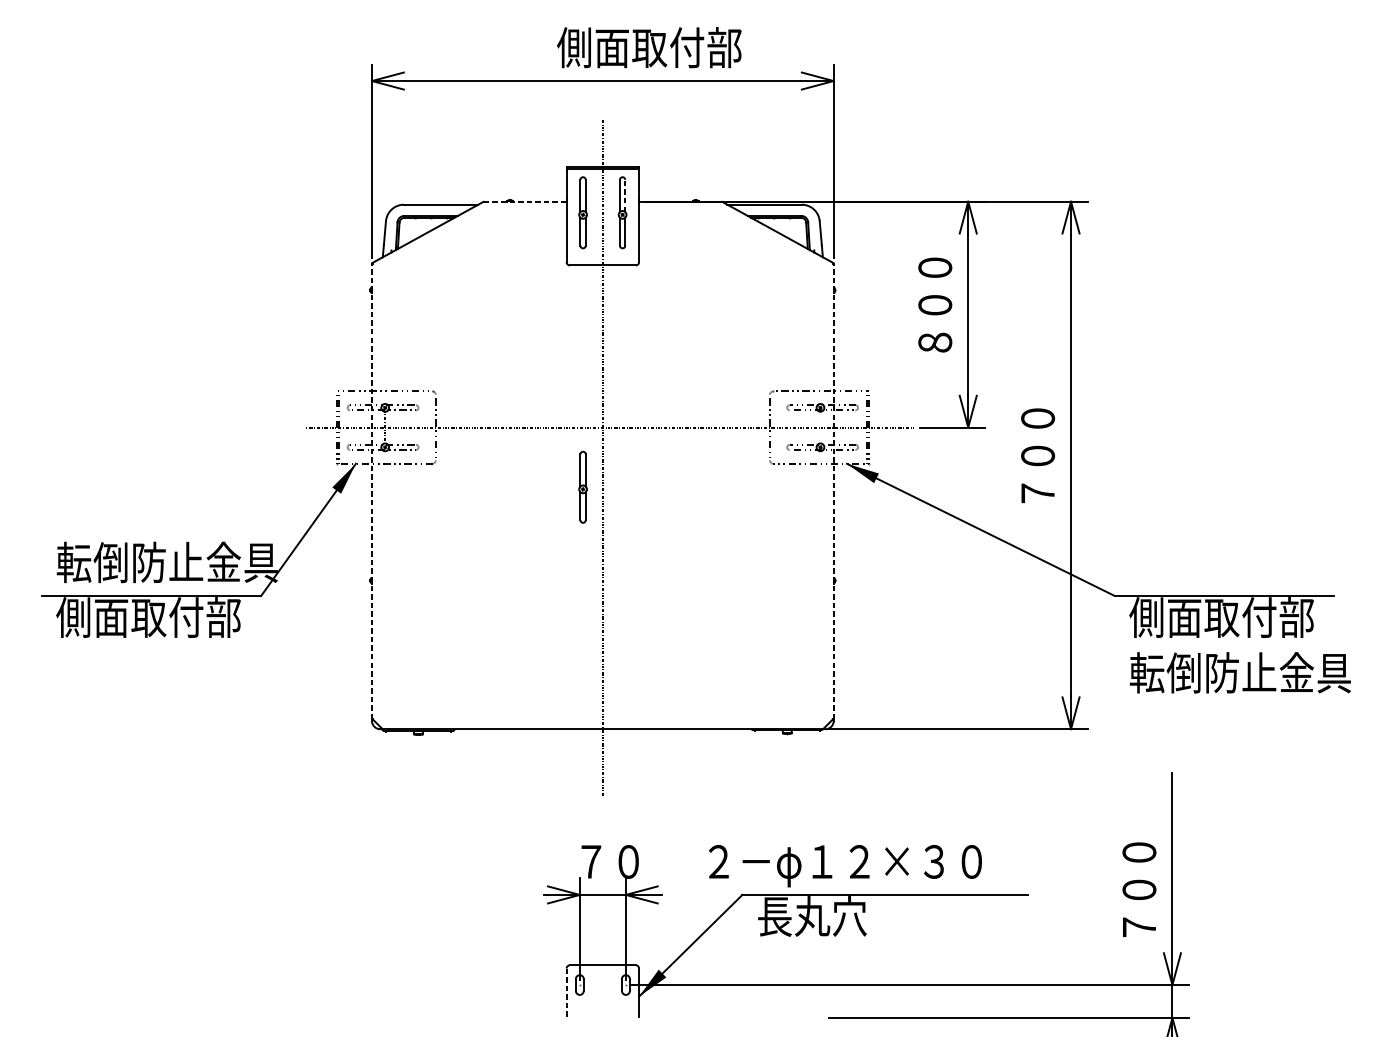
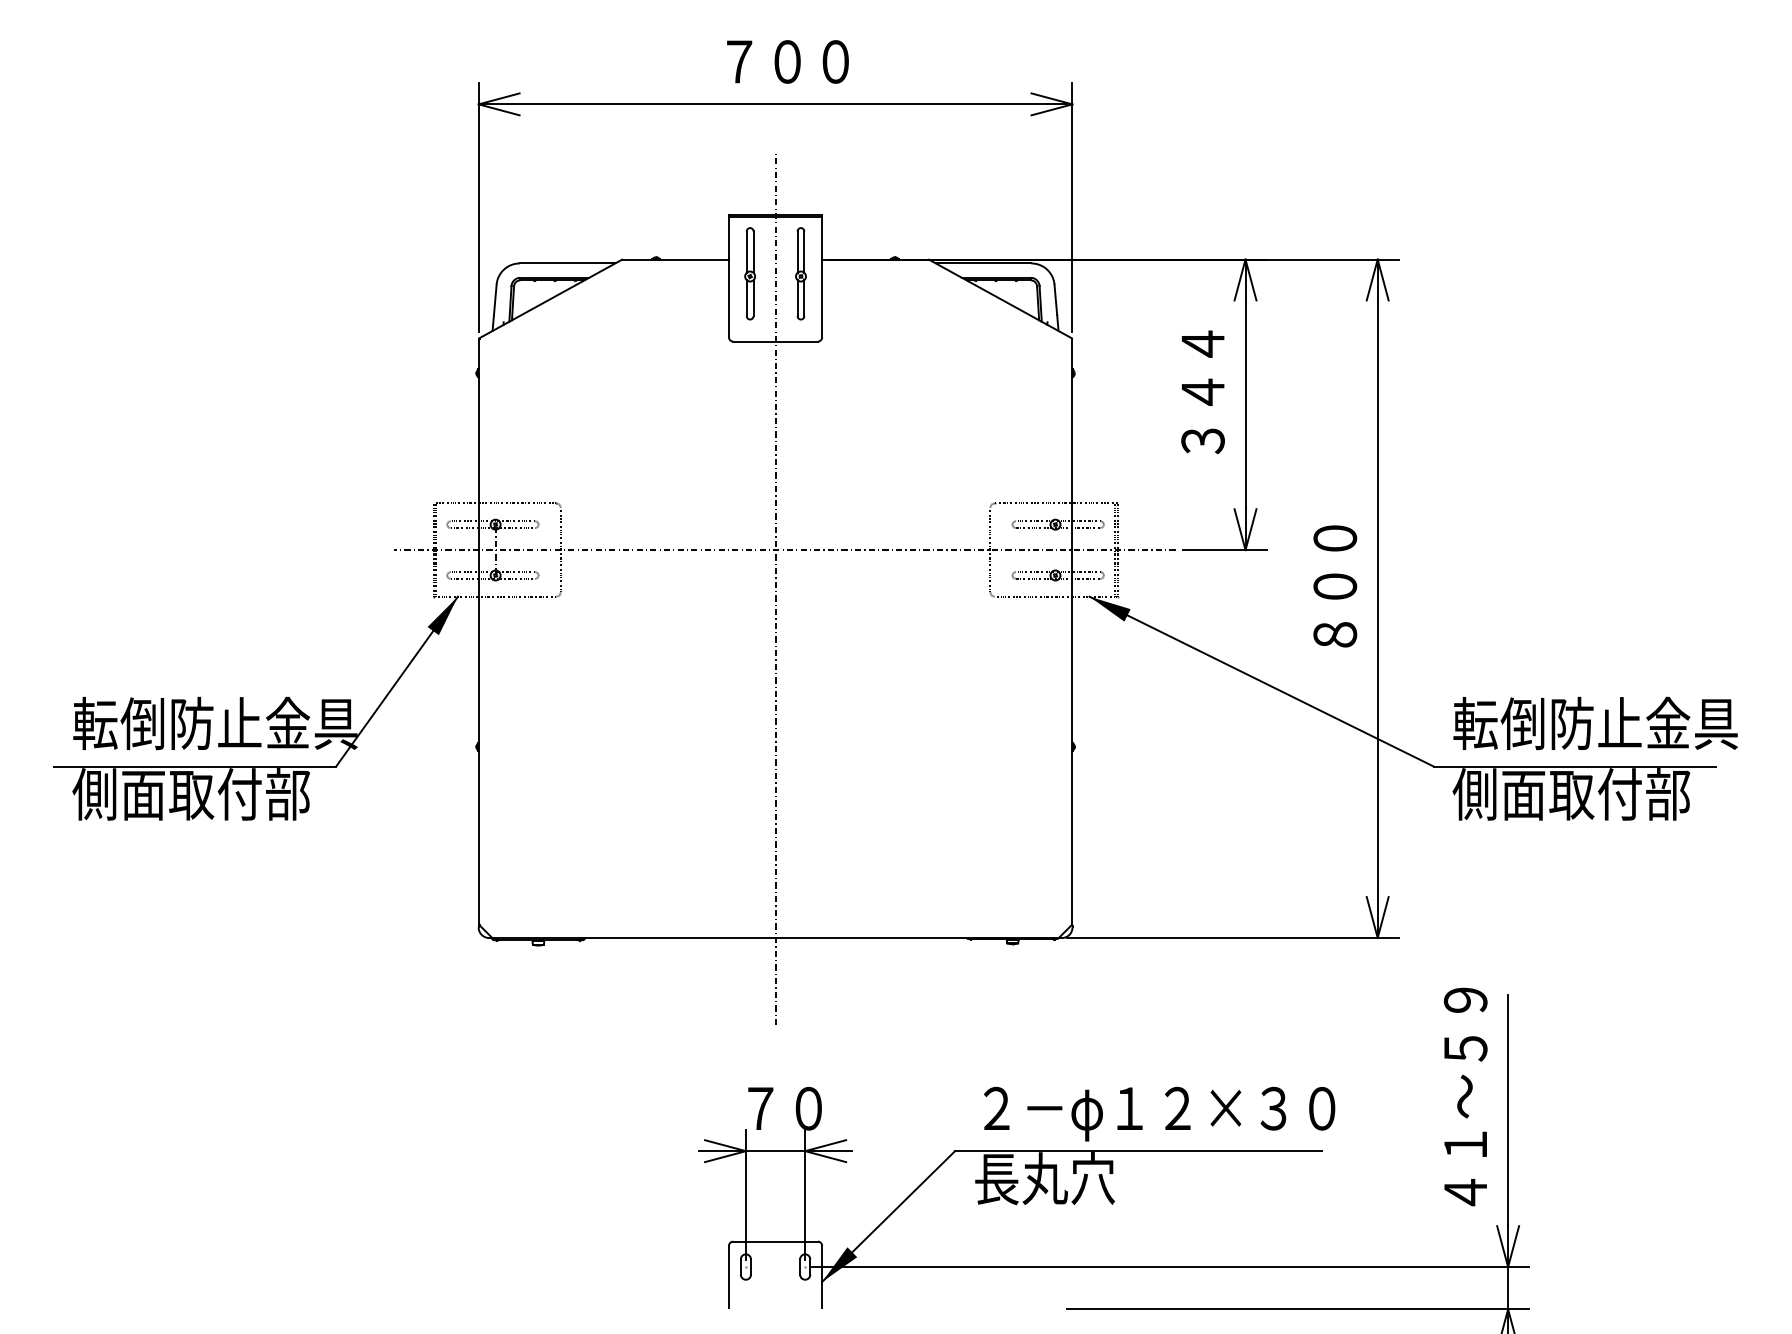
text: (649, 46) -> (835, 60), 側面取付部 -> ７００
line: (625, 196) -> (804, 252), dashed -> solid
line: (525, 201) -> (676, 259), dashed -> solid
text: (934, 305) -> (1202, 392), ８００ -> ３４４
part: (582, 487) -> (749, 626), removed
line: (371, 490) -> (478, 631), dashed -> solid
line: (833, 490) -> (1072, 631), dashed -> solid
text: (1038, 493) -> (1335, 634), ７００ -> ８００
text: (1240, 672) -> (1595, 723), moved
text: (1139, 852) -> (1465, 1096), ７００ -> ４１～５９
text: (845, 865) -> (1159, 1113), moved
line: (566, 993) -> (728, 1277), dashed -> solid

